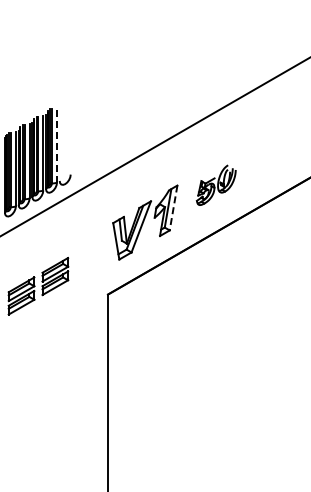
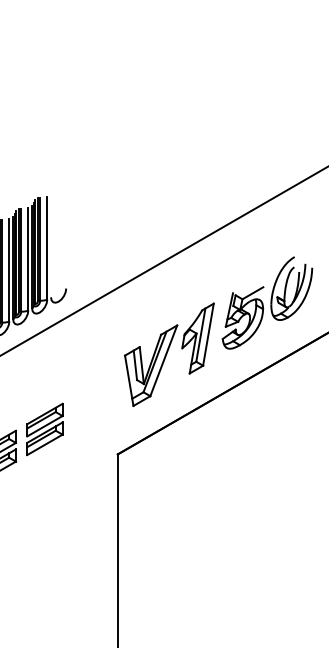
line: (57, 144) -> (47, 246), dashed -> solid
part: (216, 185) -> (267, 303), size x1.67
line: (173, 208) -> (208, 335), dashed -> solid

